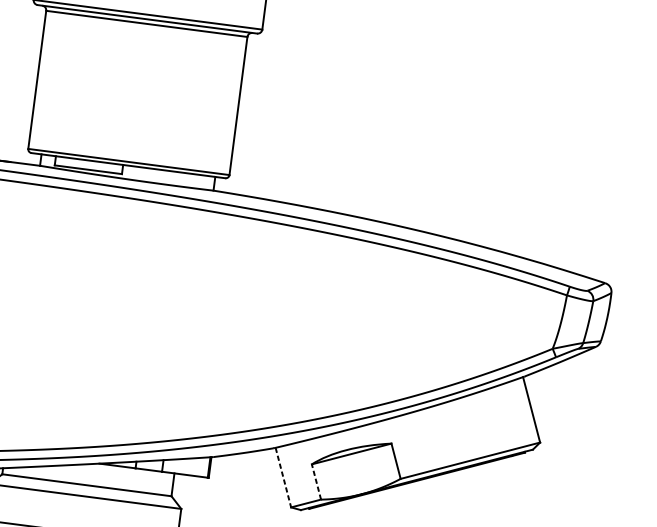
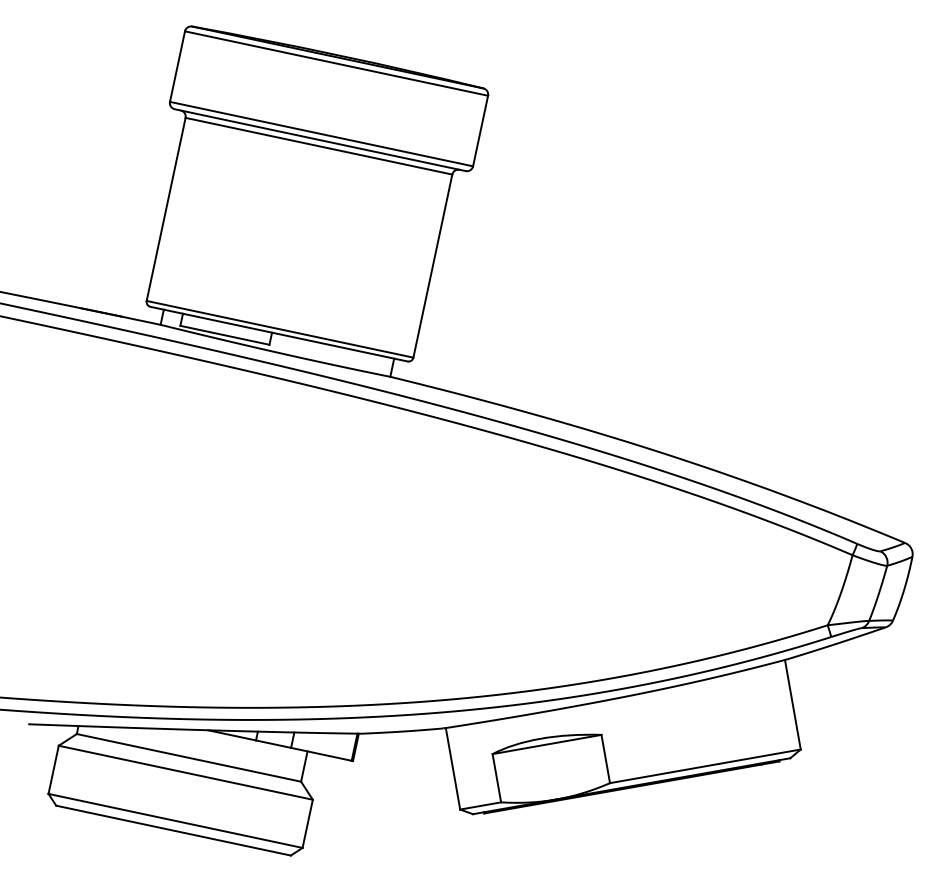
line: (283, 478) -> (453, 769), dashed -> solid
line: (316, 481) -> (496, 777), dashed -> solid

